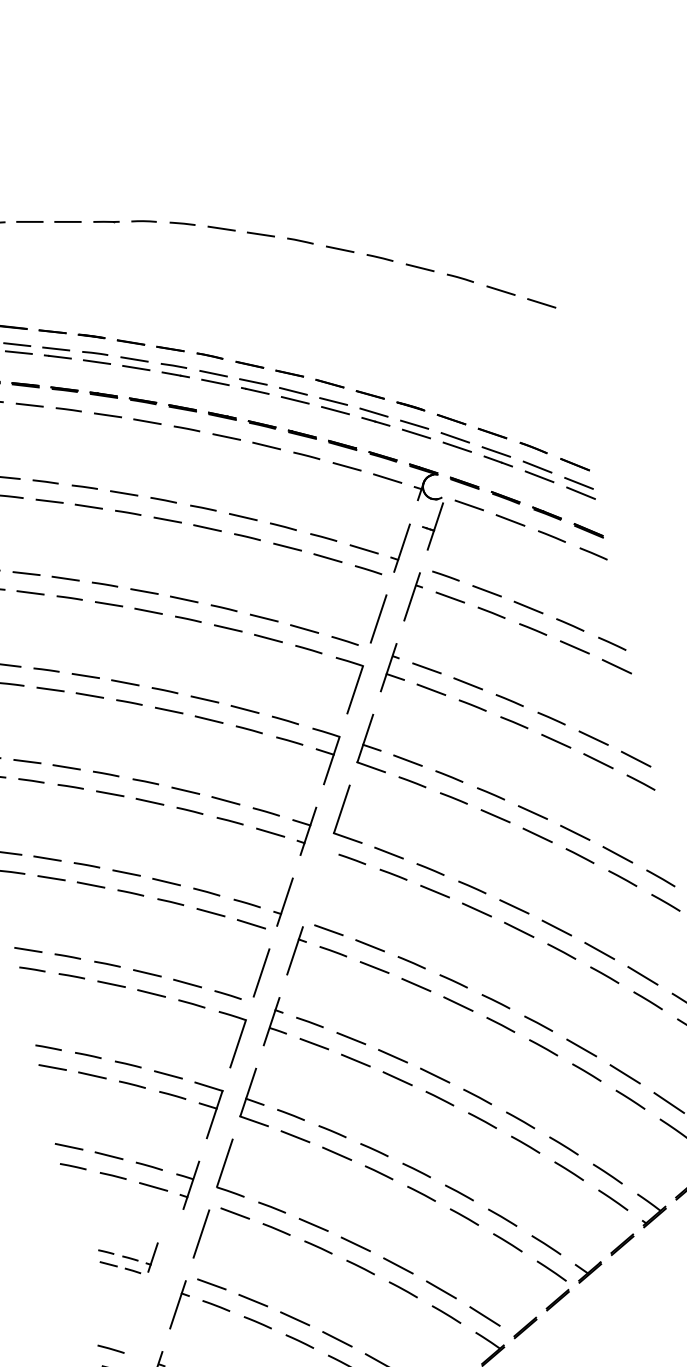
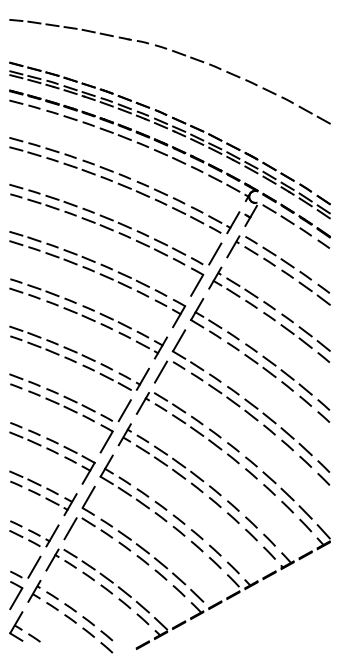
line: (317, 878) -> (160, 371), added
part: (130, 1258) -> (34, 533), size x1.67
line: (144, 1325) -> (34, 566), added

